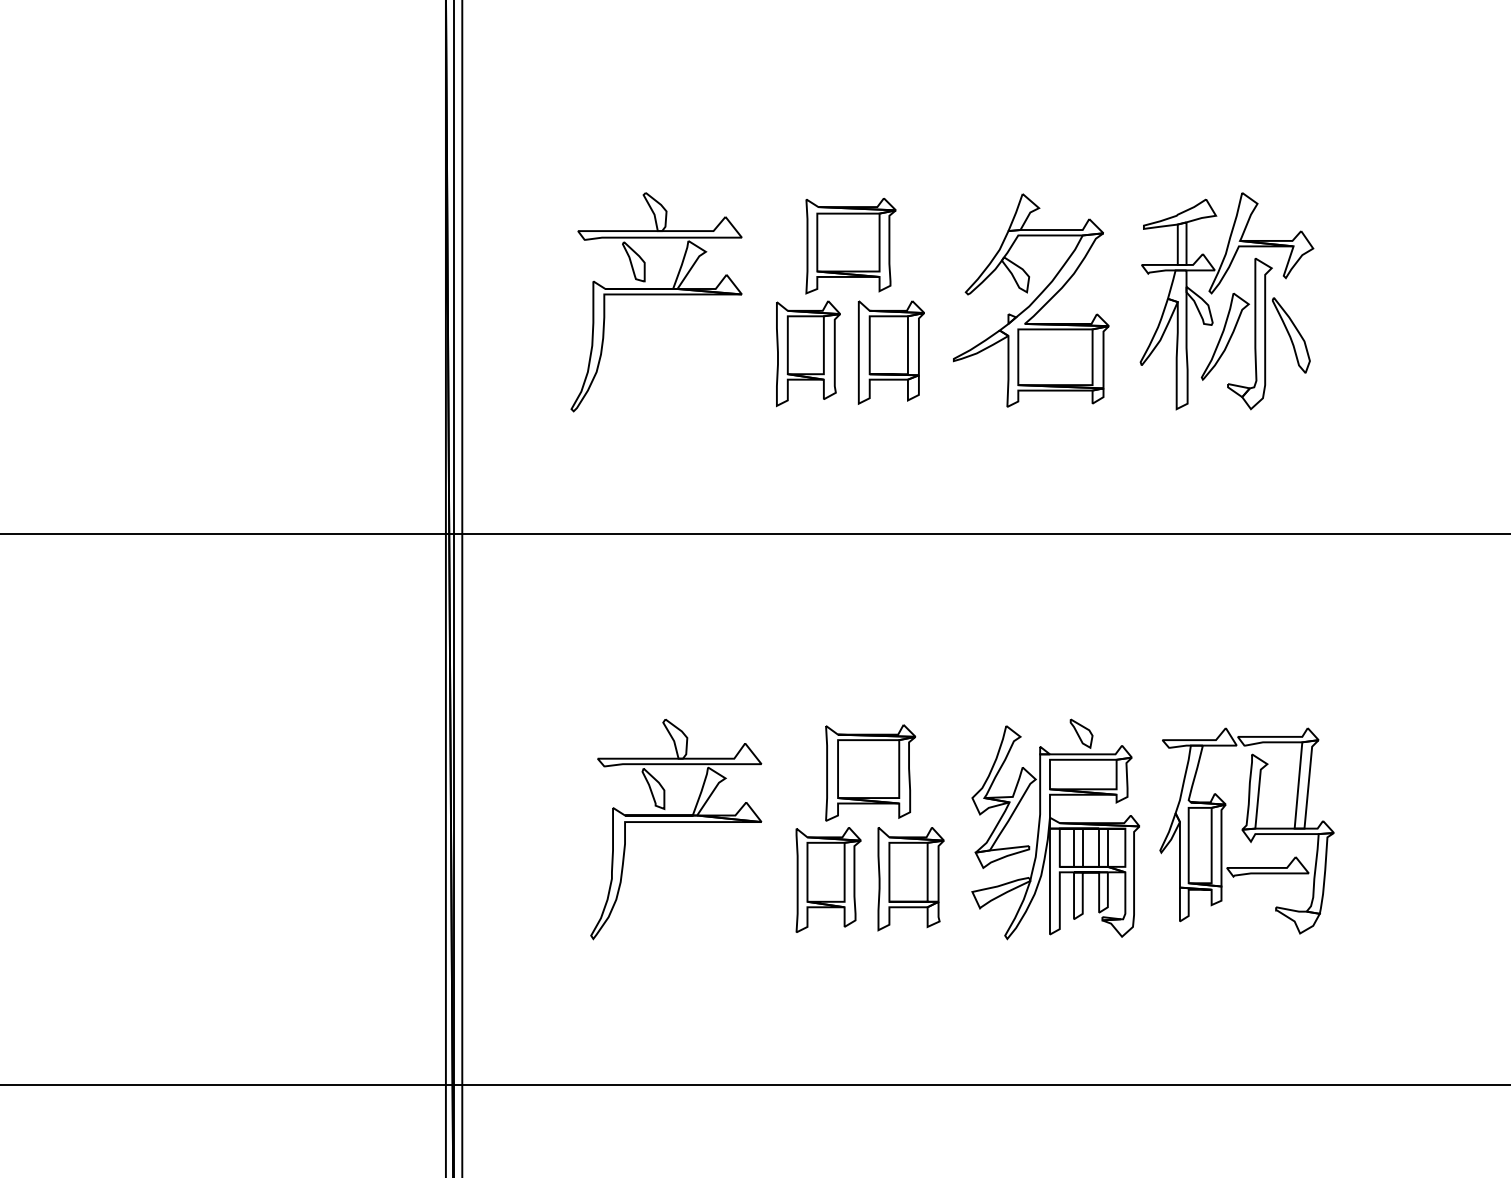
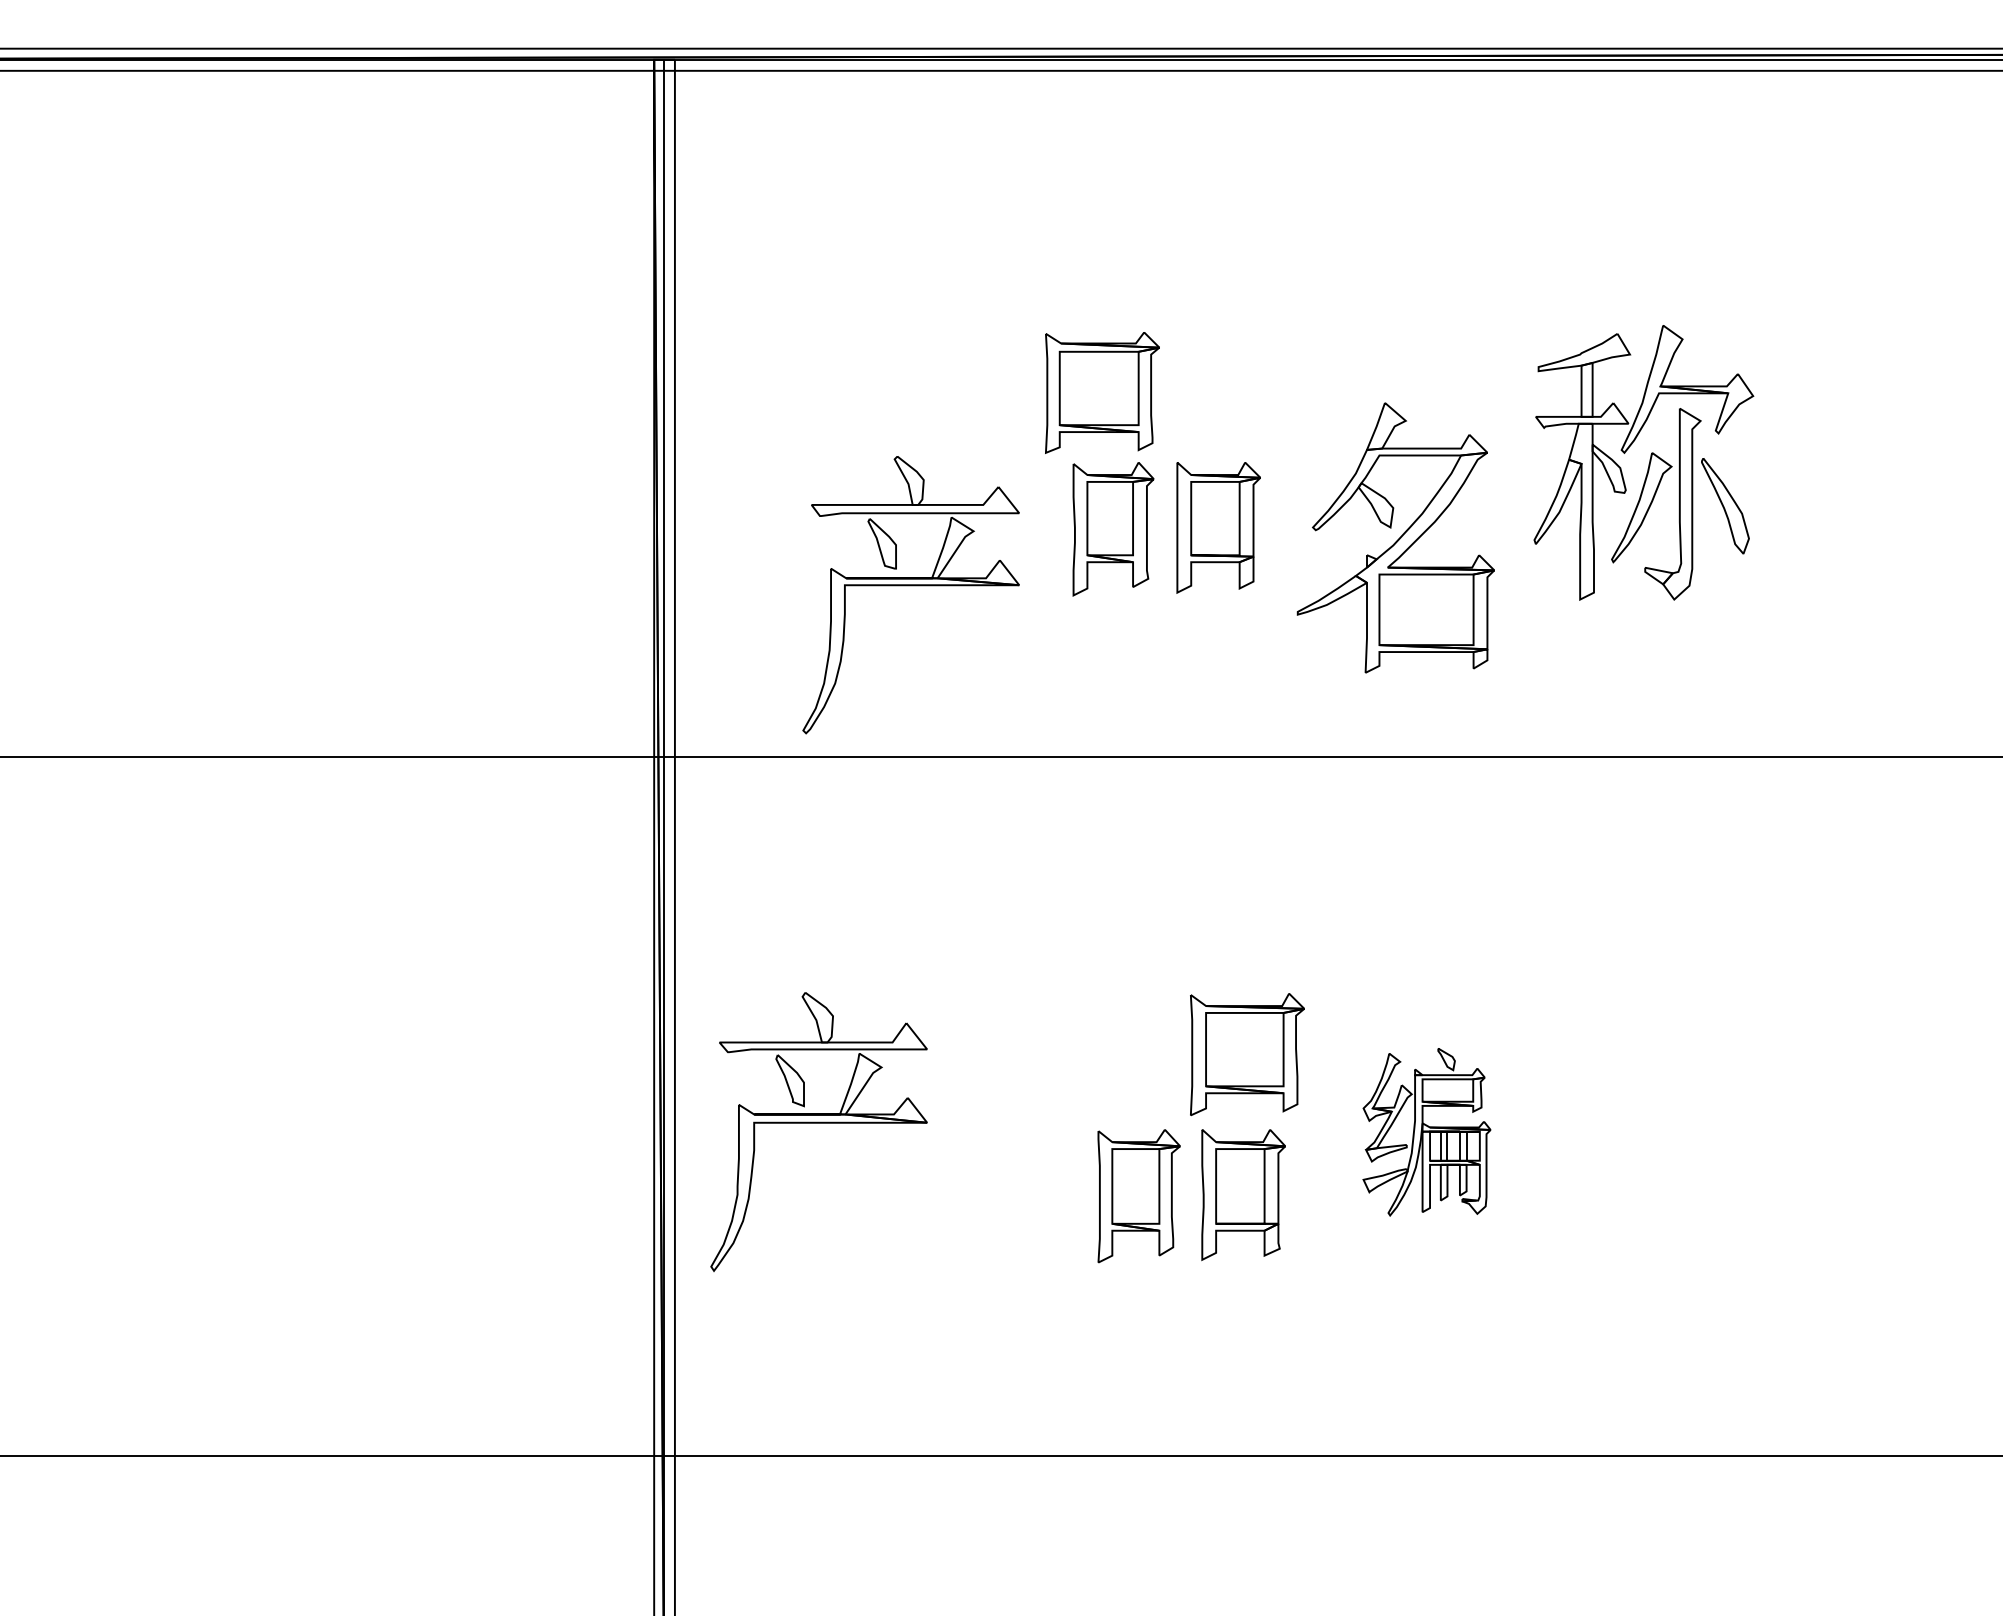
part: (851, 245) -> (1102, 392), moved
part: (656, 295) -> (910, 586), moved
part: (1030, 300) -> (1395, 537), moved
part: (870, 772) -> (1247, 1054), moved
part: (675, 822) -> (818, 1123), moved
part: (1055, 829) -> (1426, 1132), size x0.6
part: (1246, 830) -> (1668, 1133), removed

